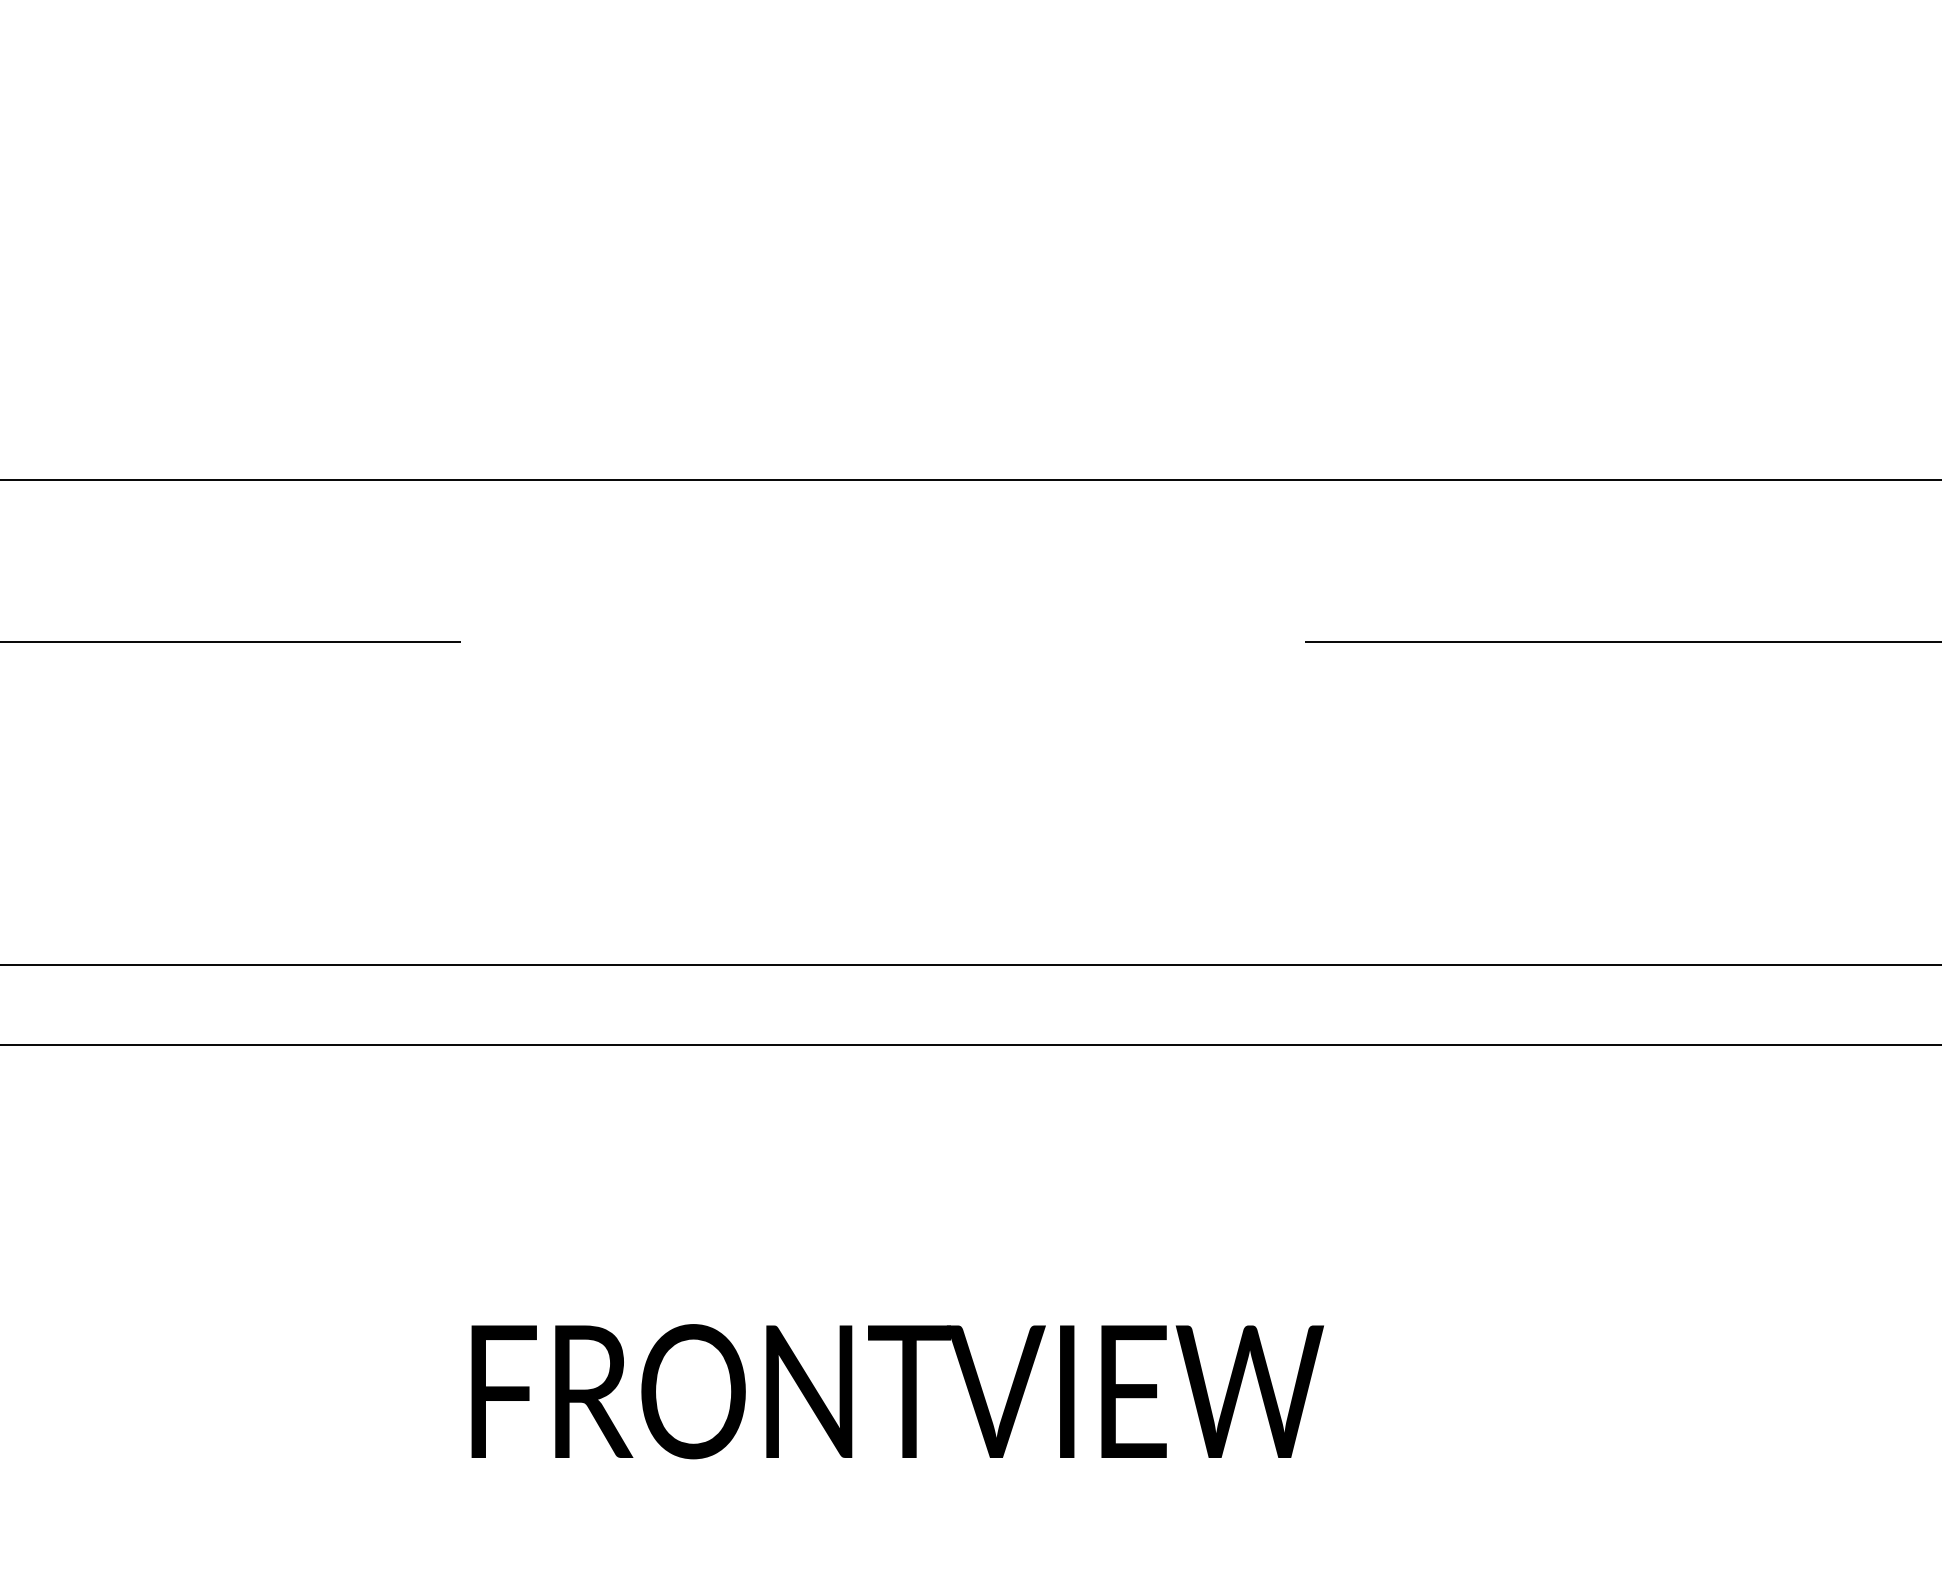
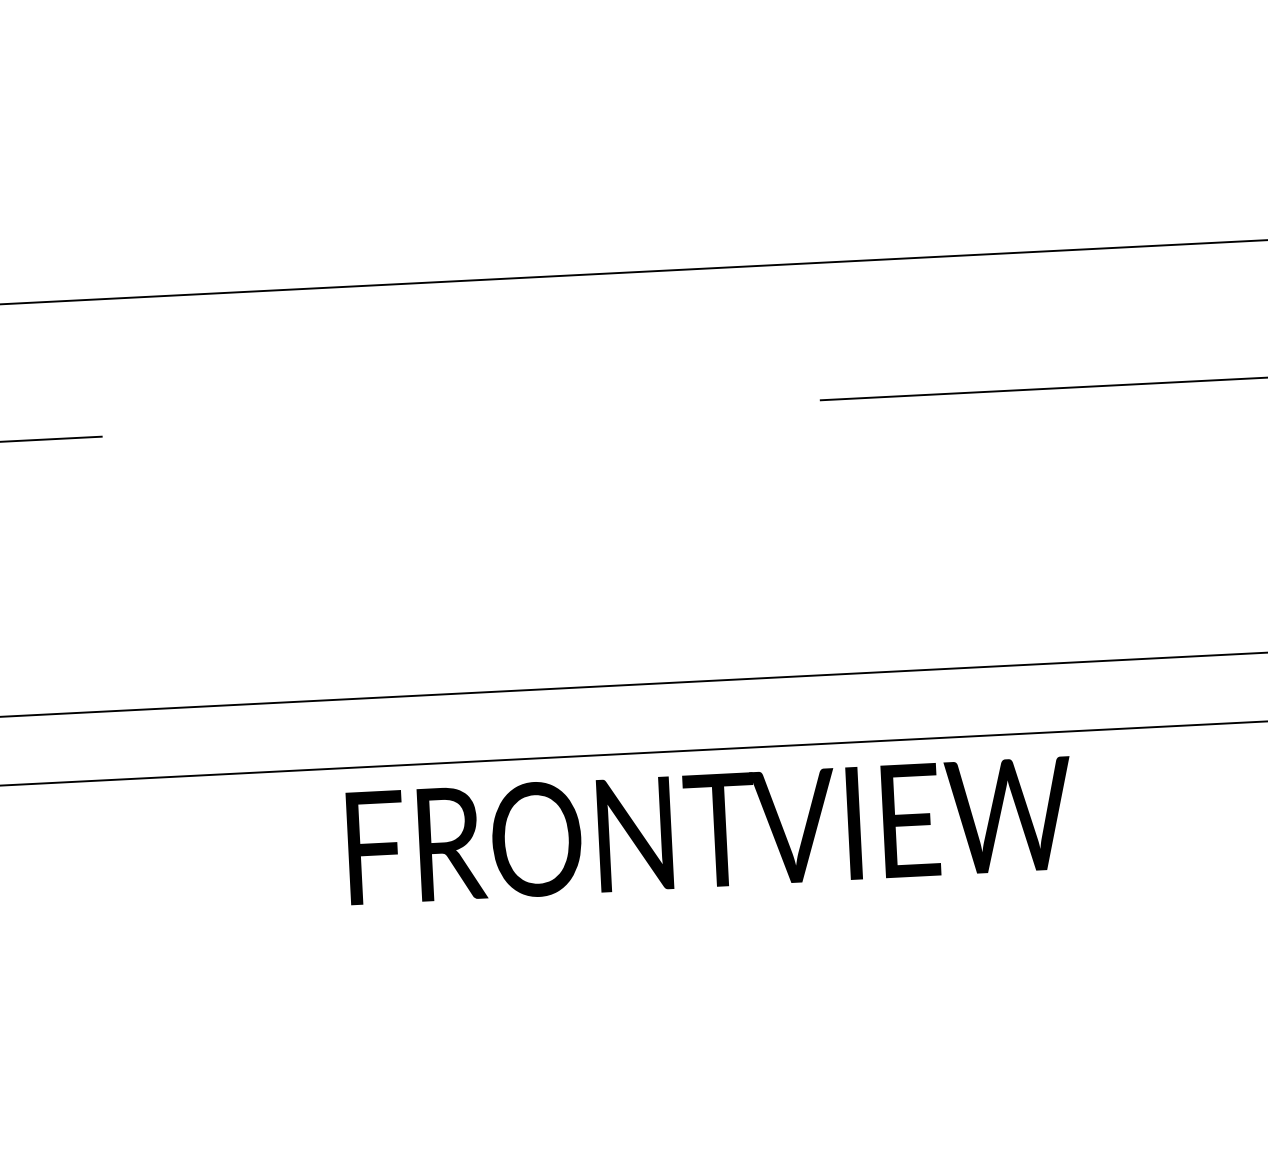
text: (897, 1391) -> (709, 830), moved

